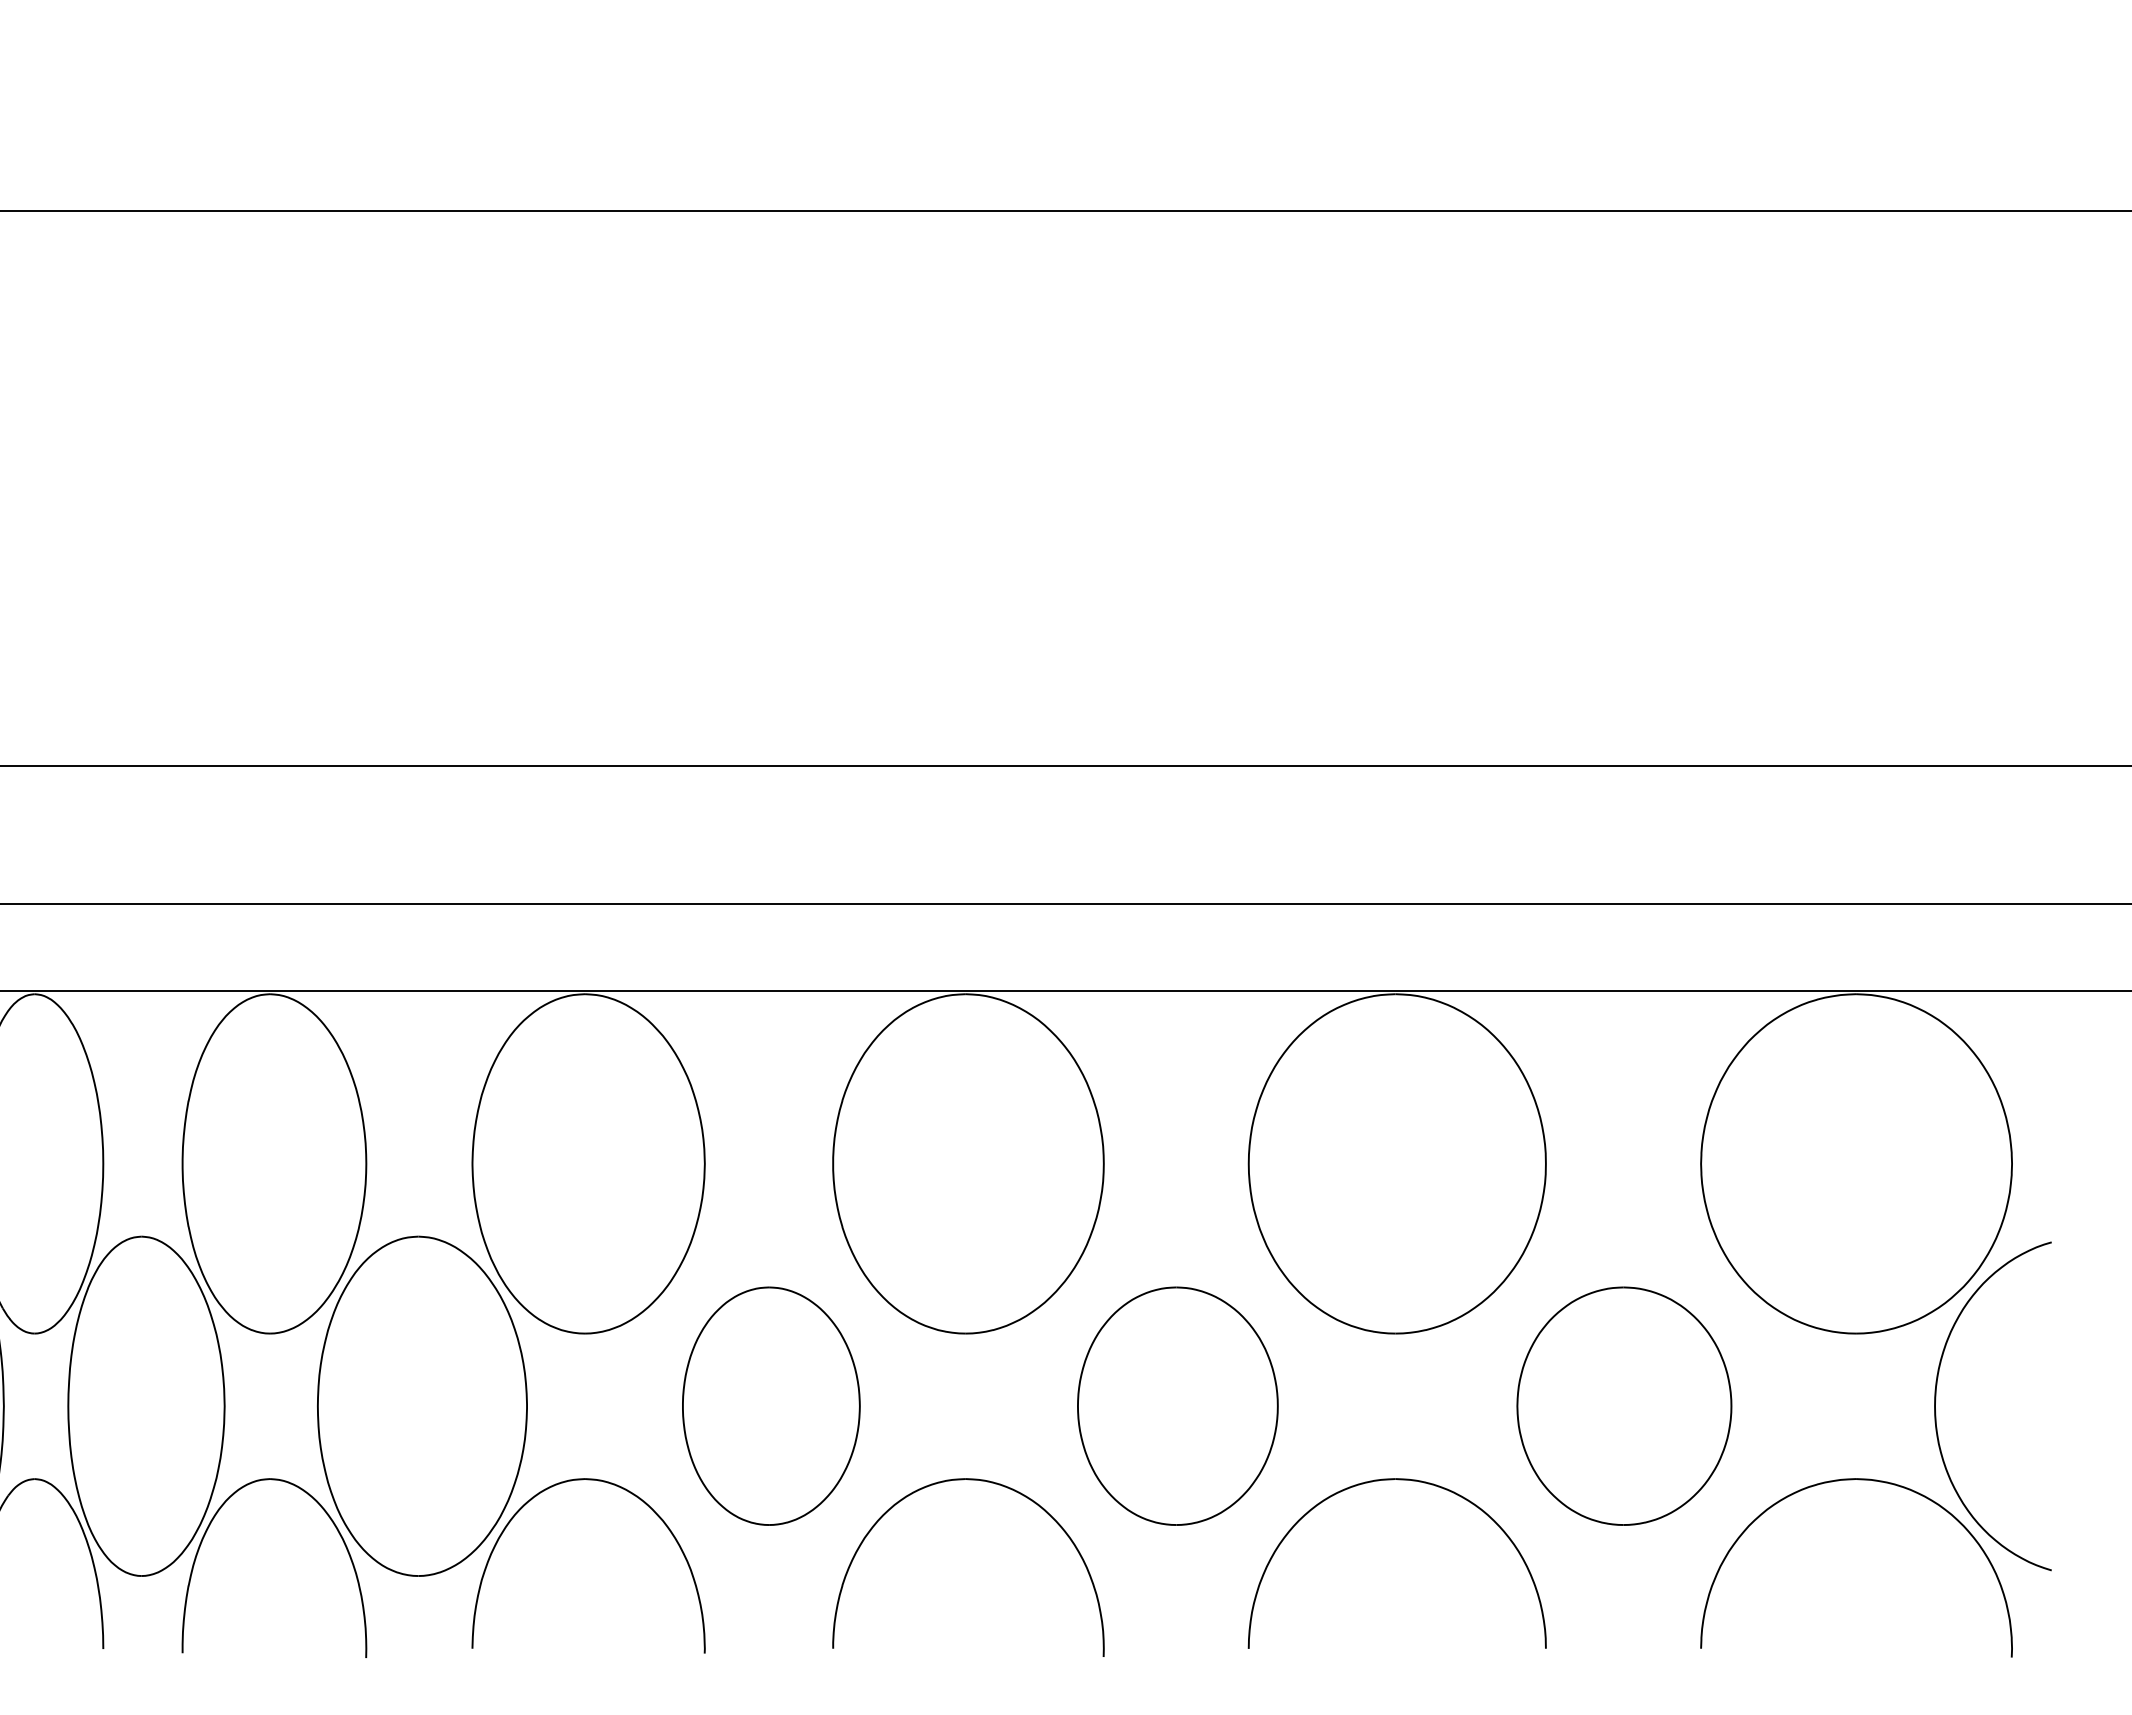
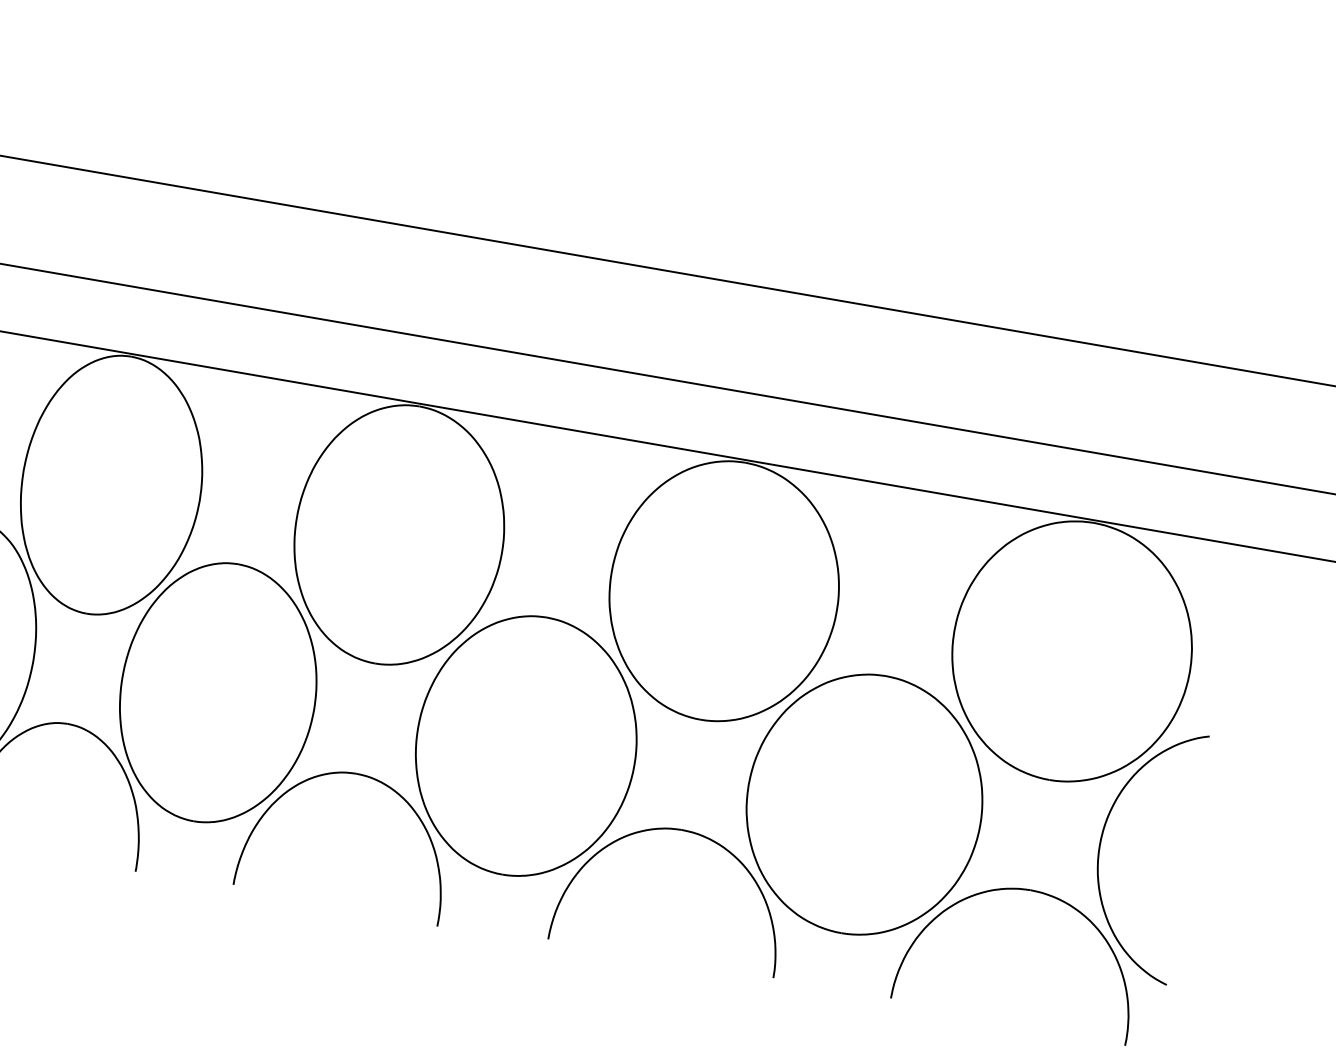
part: (771, 1405) -> (218, 692), size x1.43
part: (1177, 1405) -> (526, 745), size x1.43
part: (1624, 1405) -> (864, 804), size x1.43

